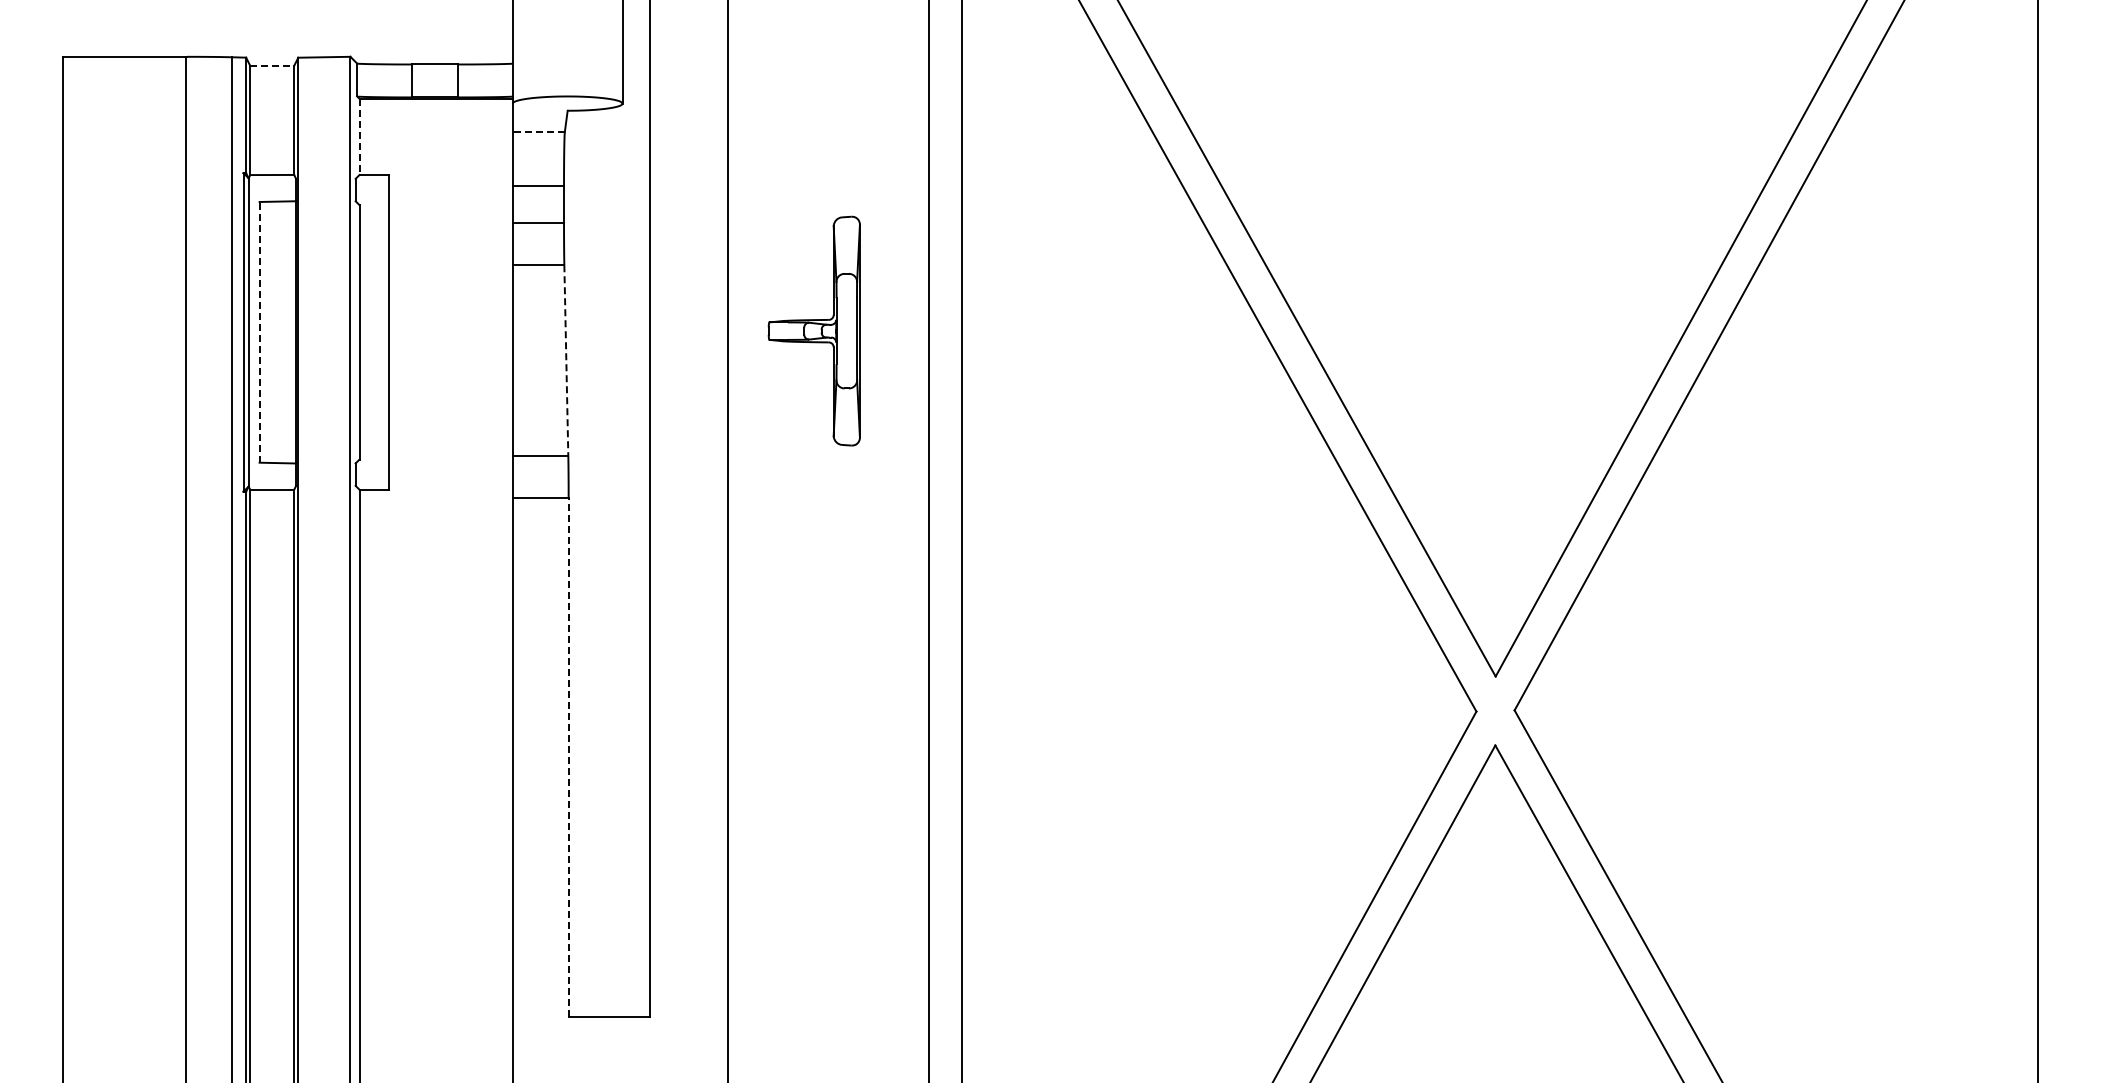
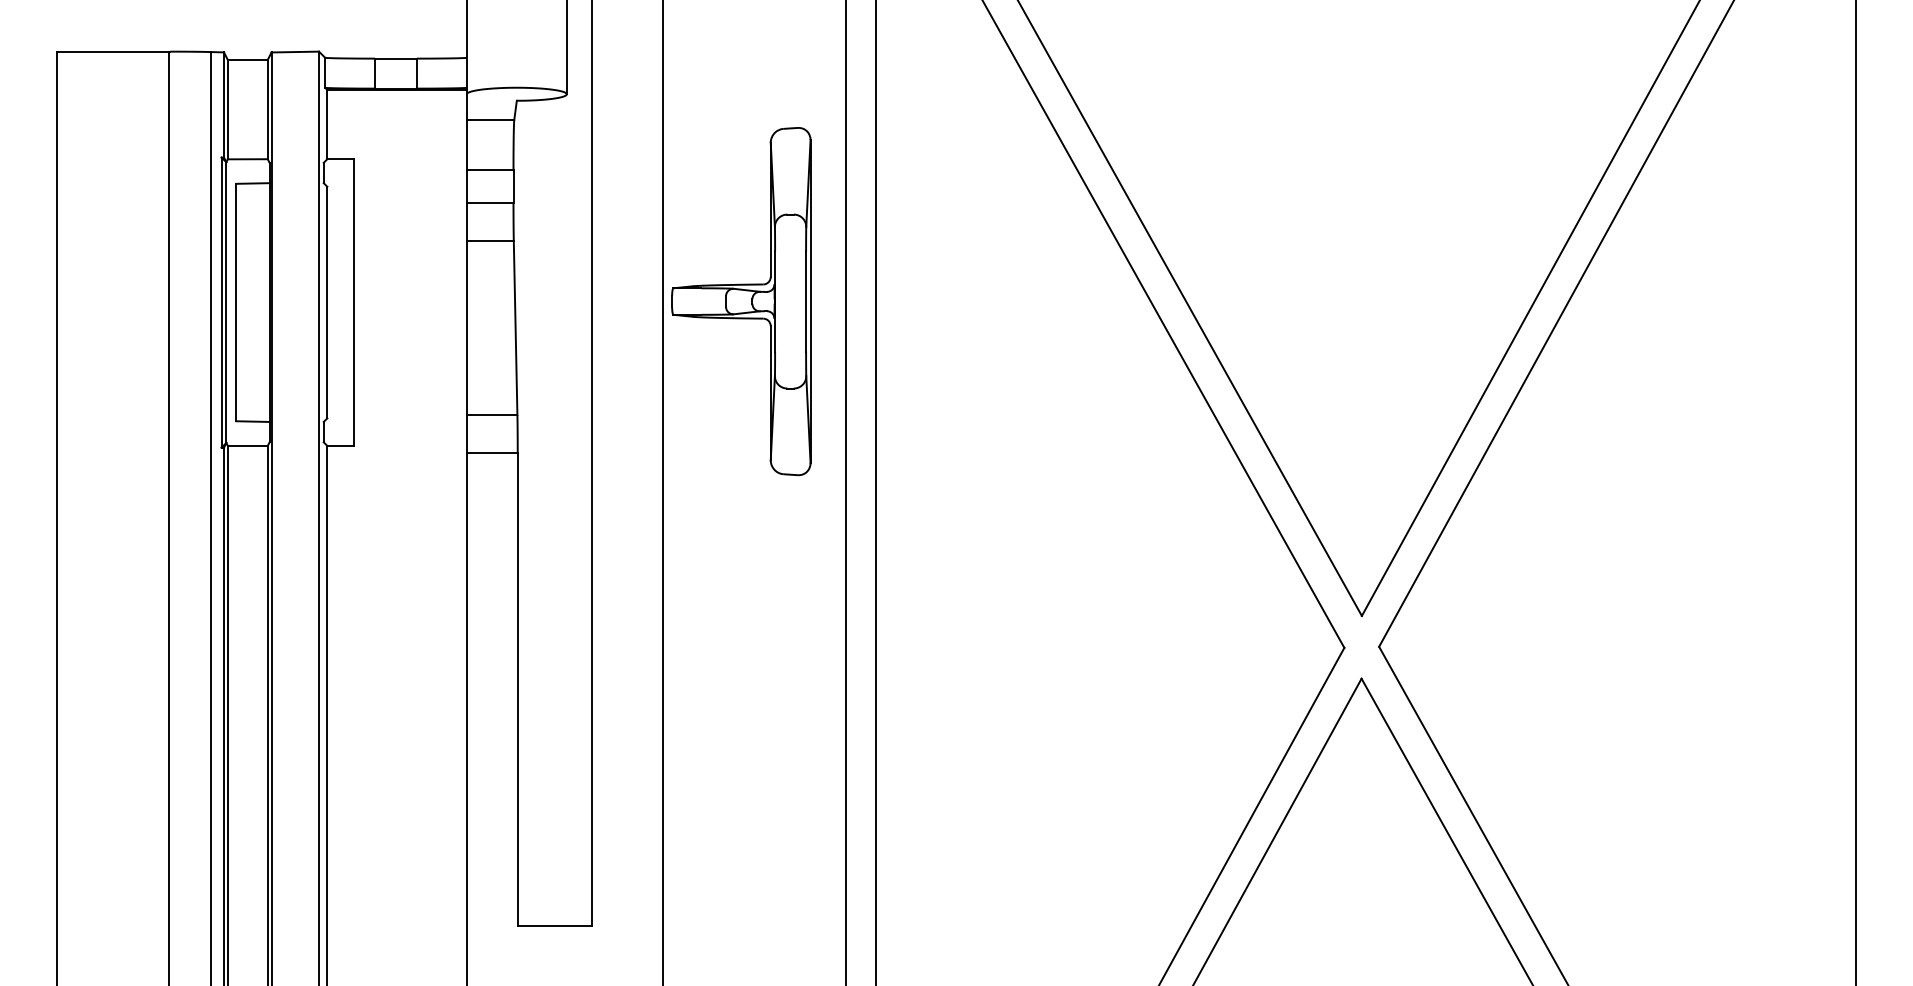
line: (272, 65) -> (248, 59), dashed -> solid
line: (538, 132) -> (490, 120), dashed -> solid
line: (359, 137) -> (327, 125), dashed -> solid
part: (814, 330) -> (741, 300), size x1.67
line: (259, 331) -> (236, 301), dashed -> solid
line: (566, 361) -> (515, 329), dashed -> solid
line: (568, 757) -> (517, 689), dashed -> solid

